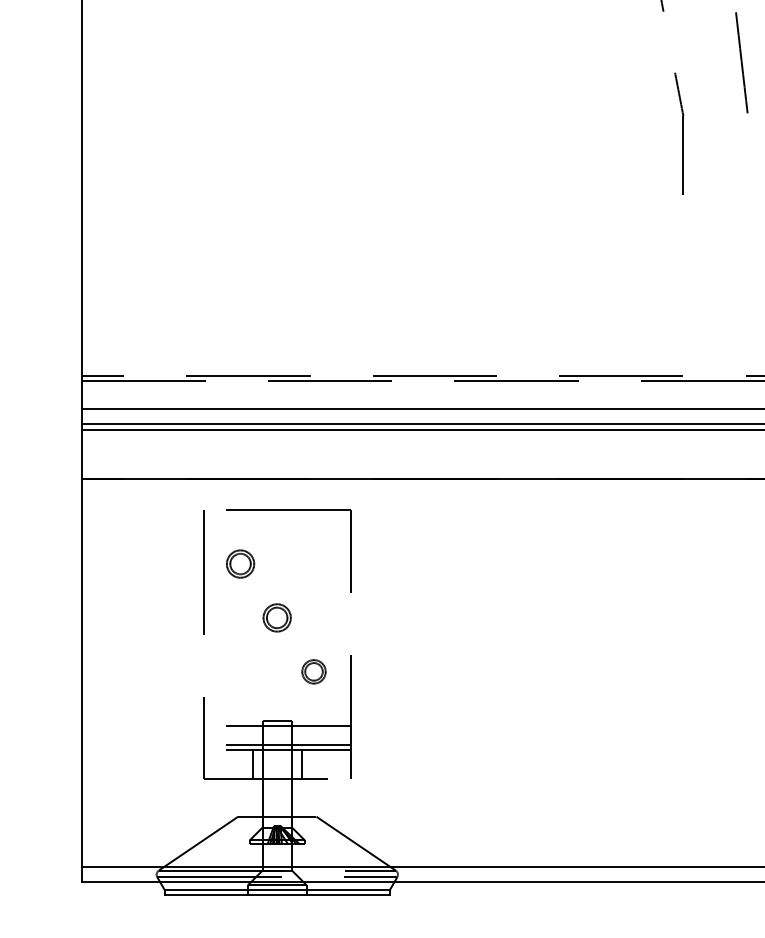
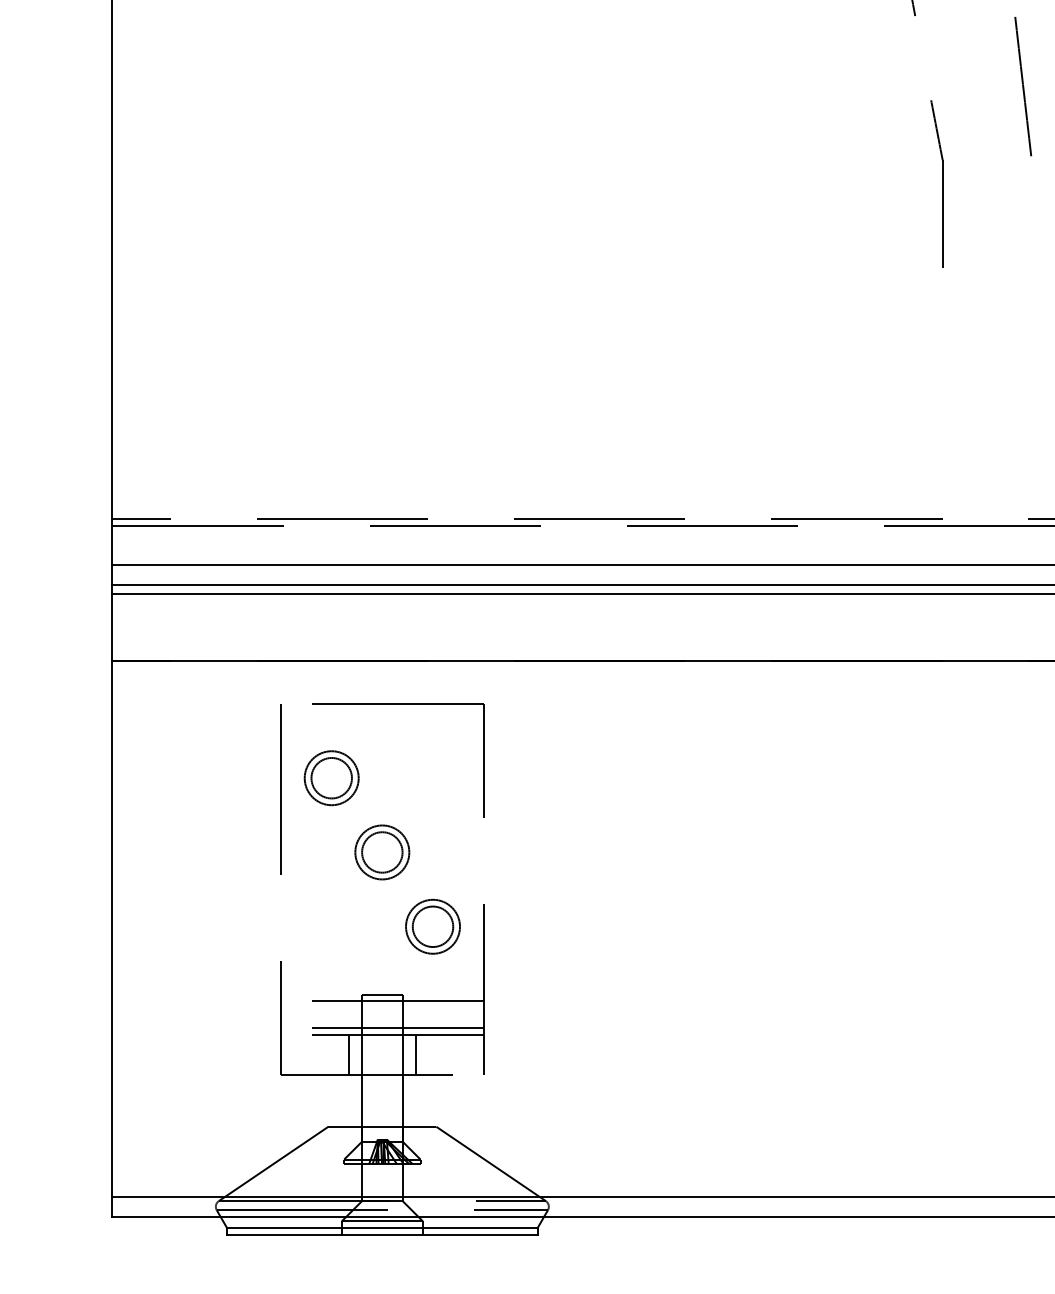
part: (240, 563) -> (331, 777), size x1.43
part: (276, 617) -> (381, 851), size x1.43
part: (313, 671) -> (432, 926), size x1.67

